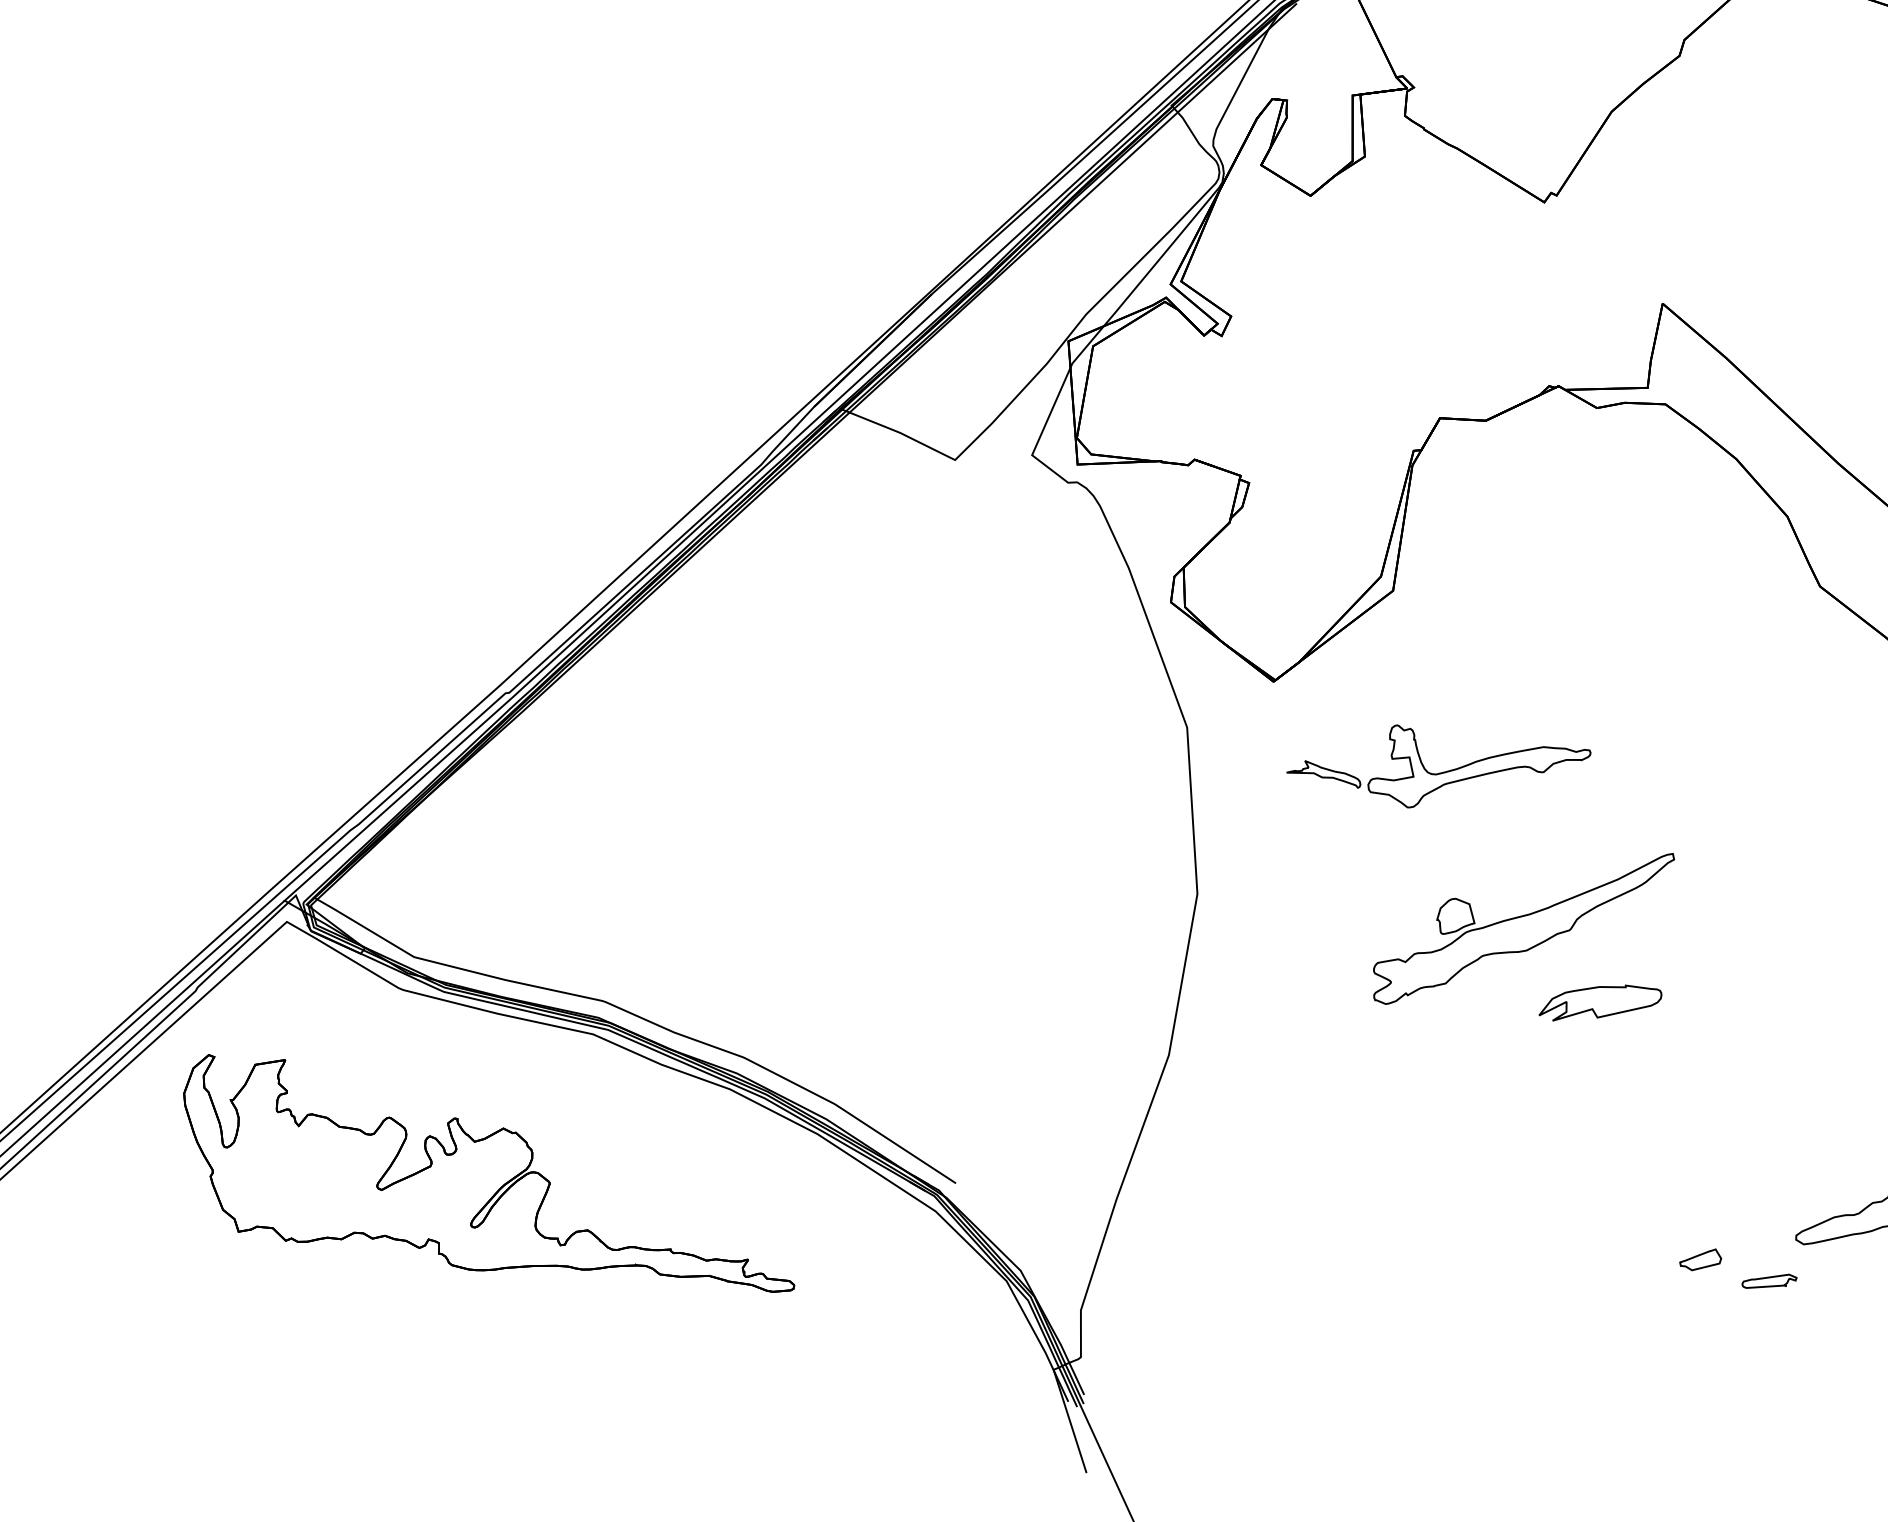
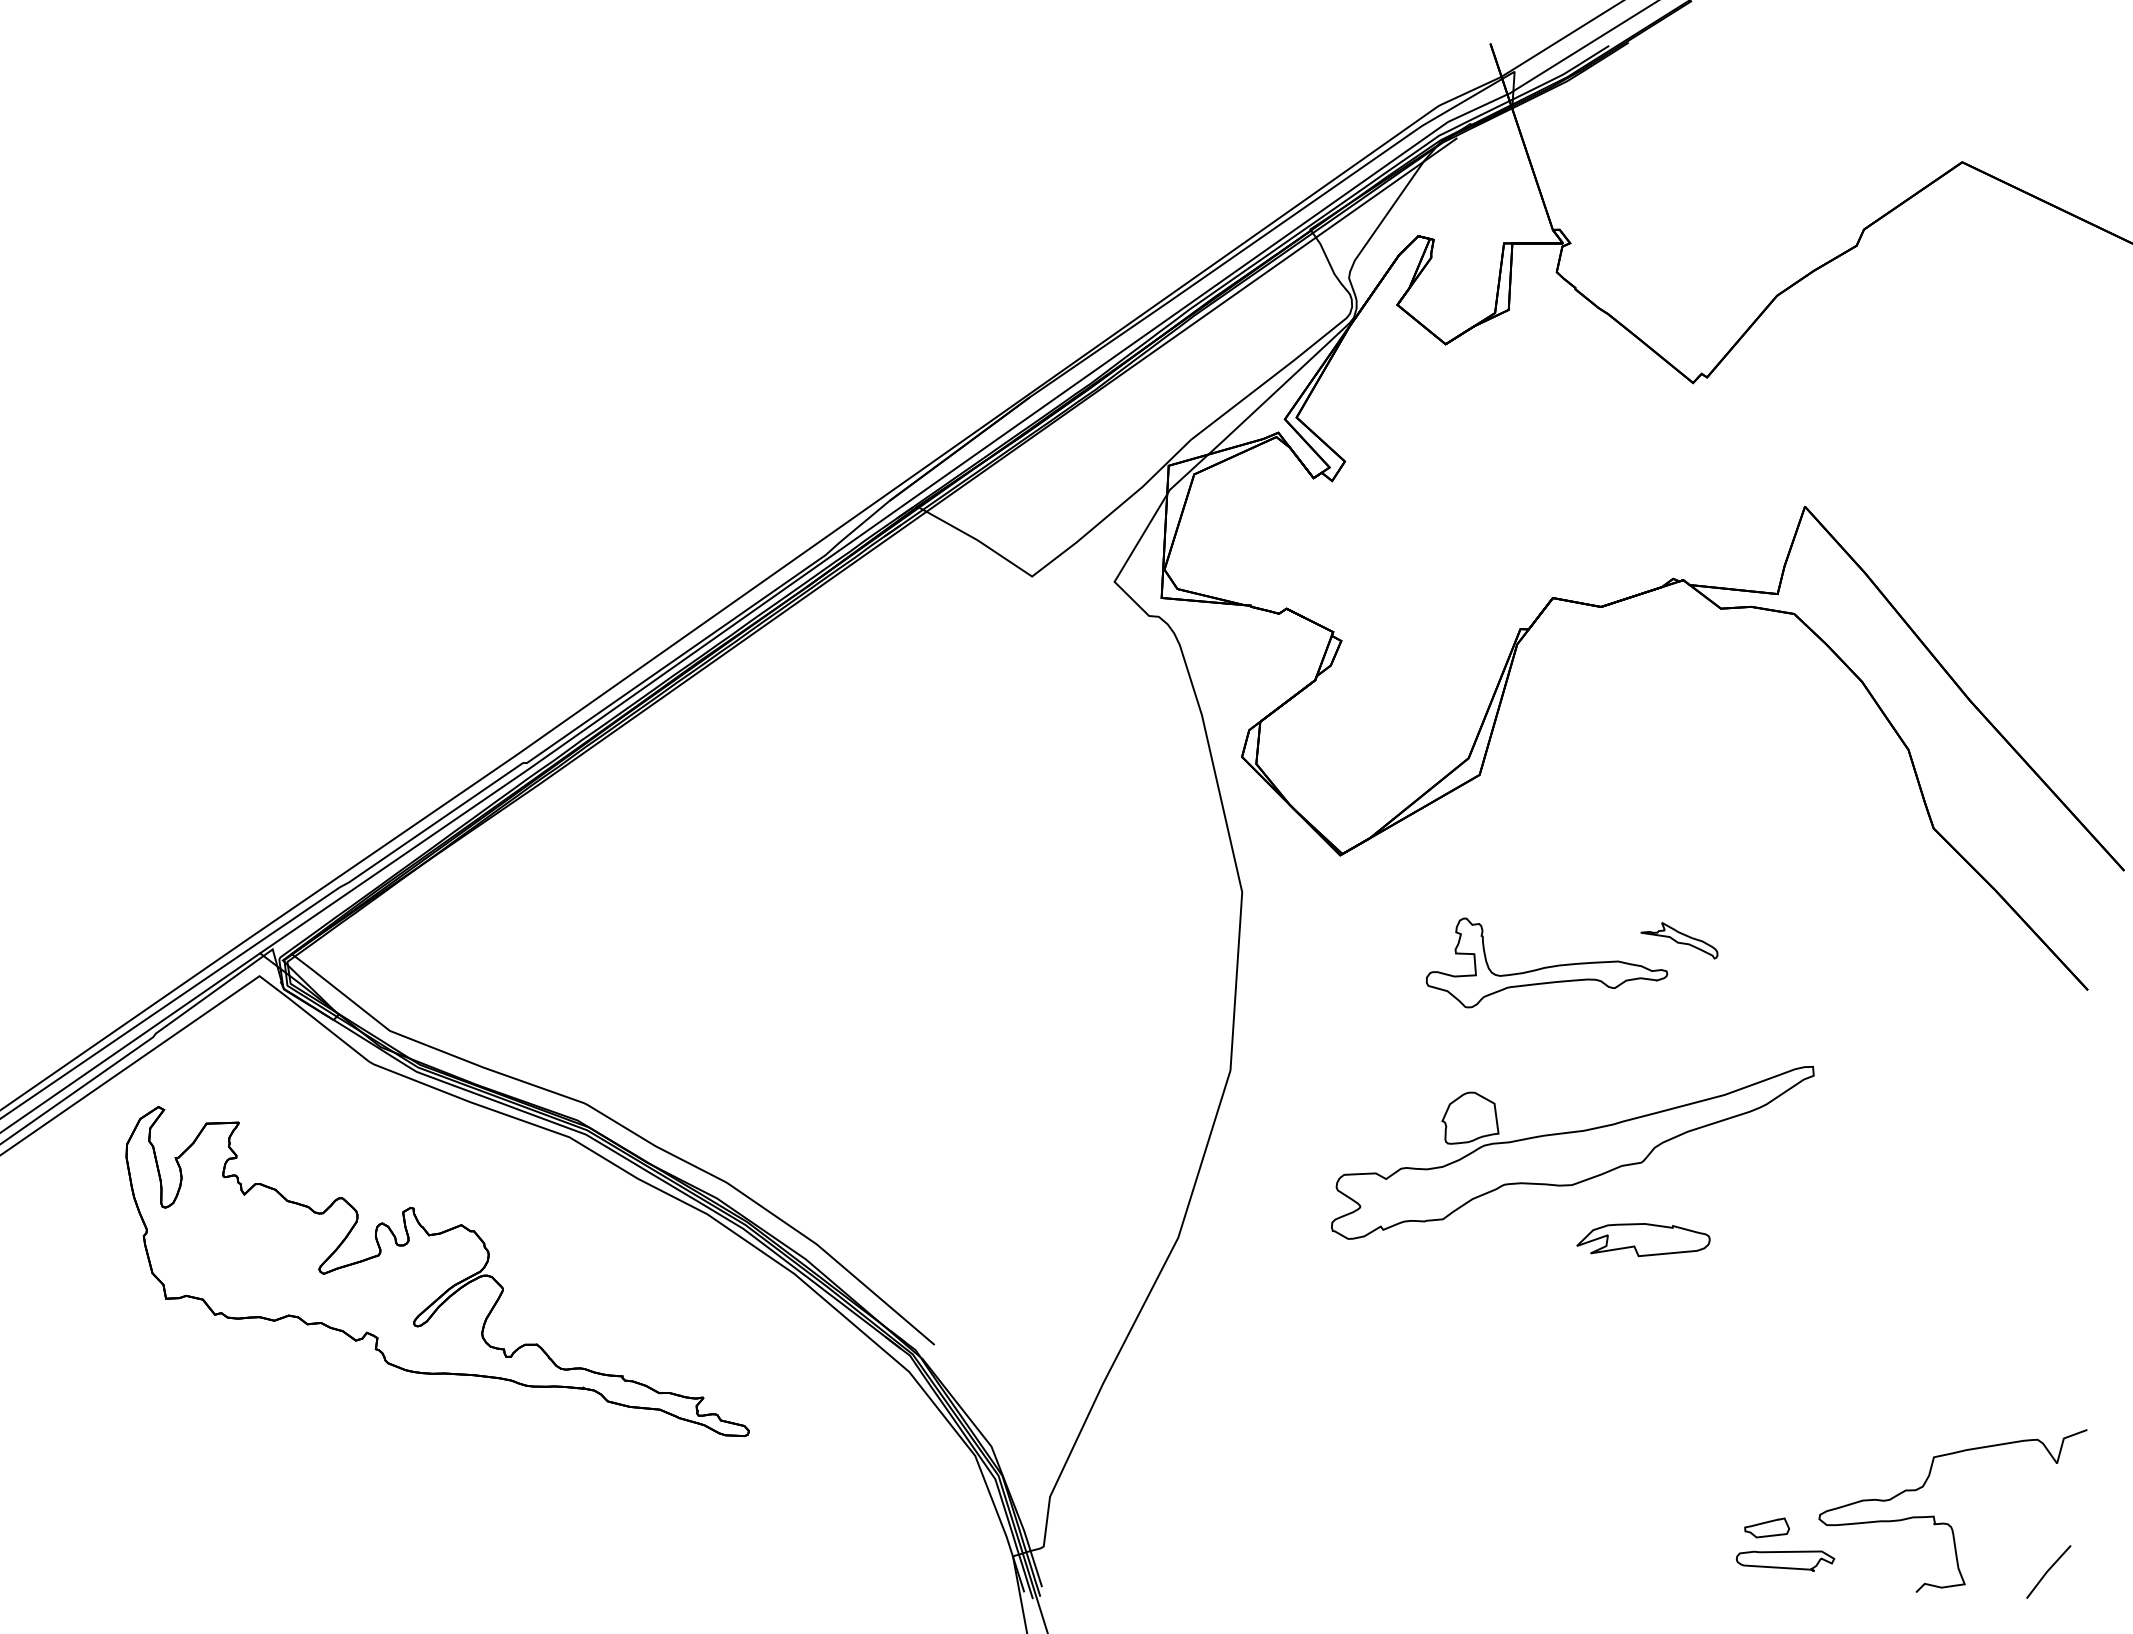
part: (1323, 775) -> (1679, 940), moved
part: (1523, 929) -> (1572, 1152), size x1.43
part: (1699, 1259) -> (1766, 1527), moved
part: (1769, 1282) -> (1785, 1560), size x1.67

